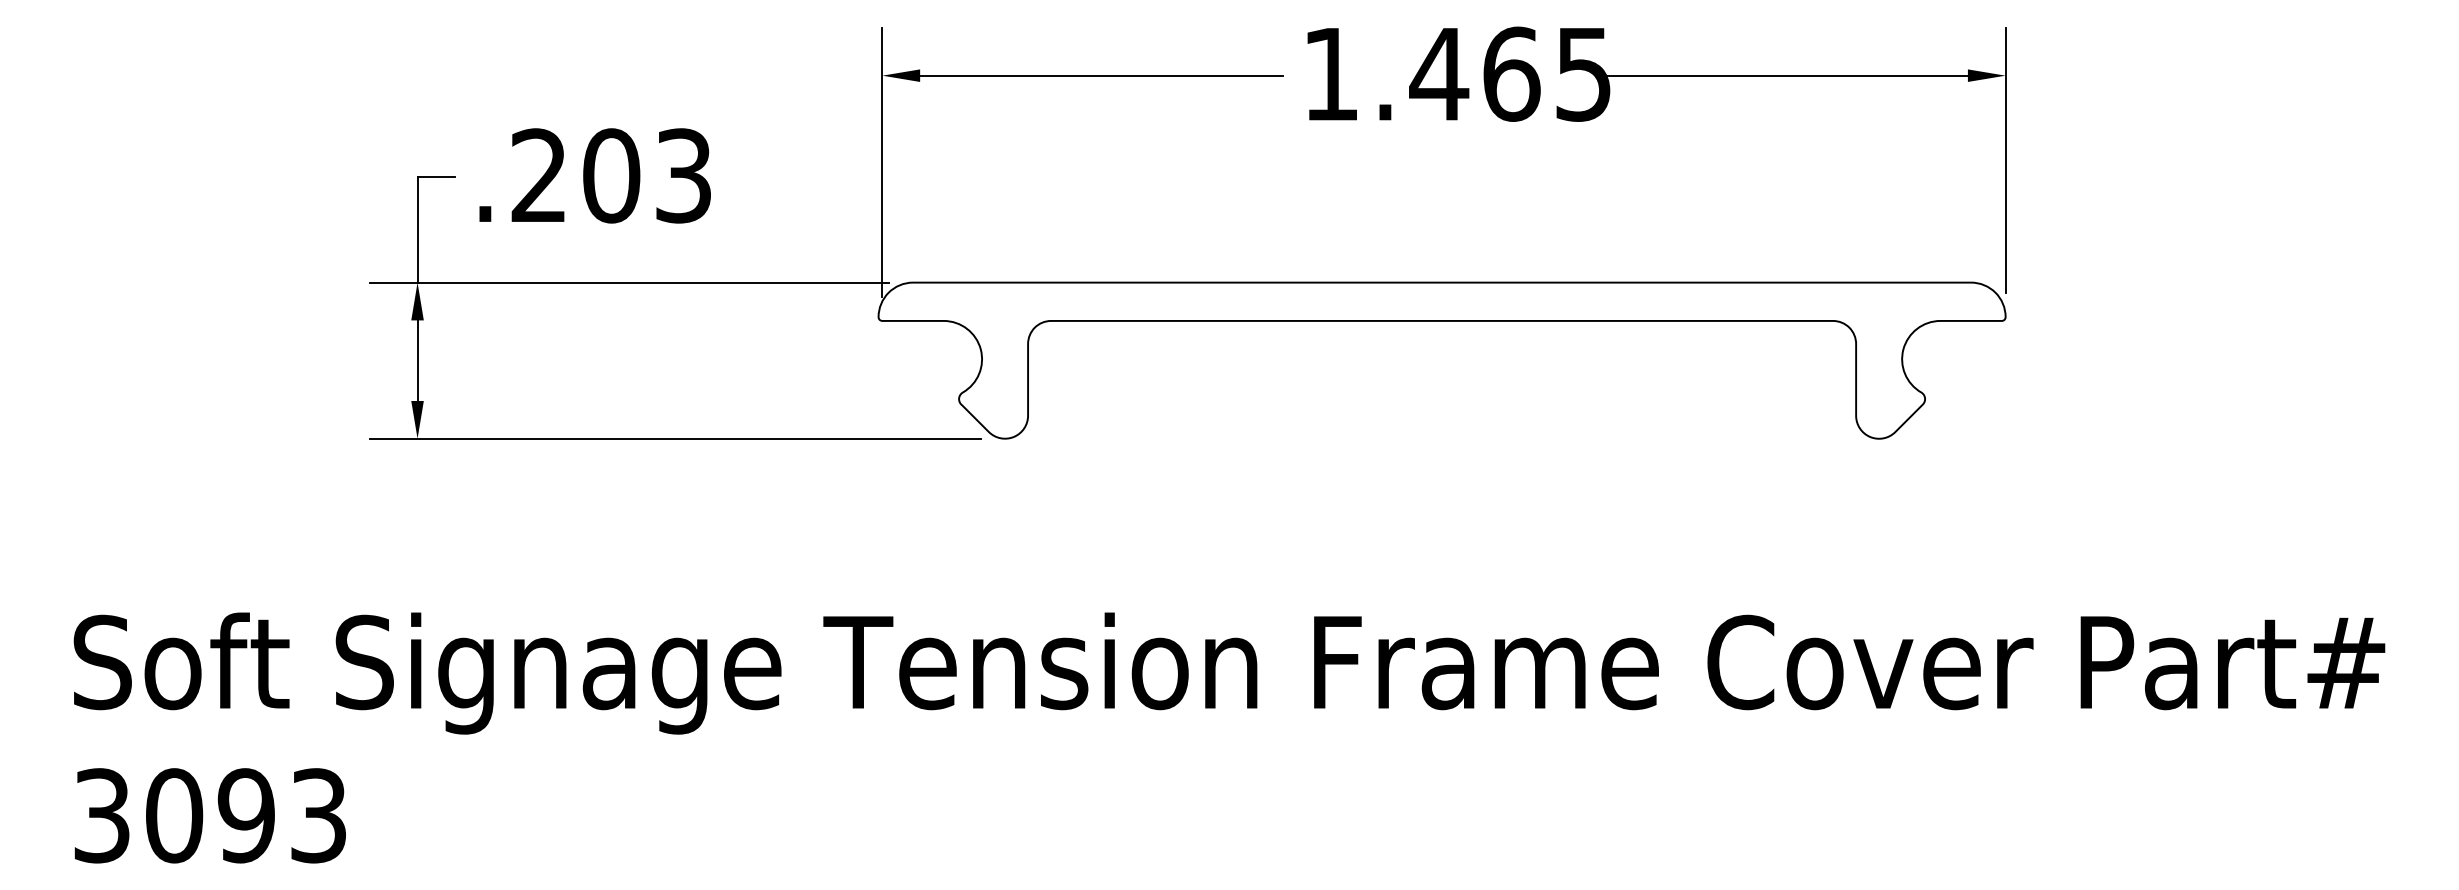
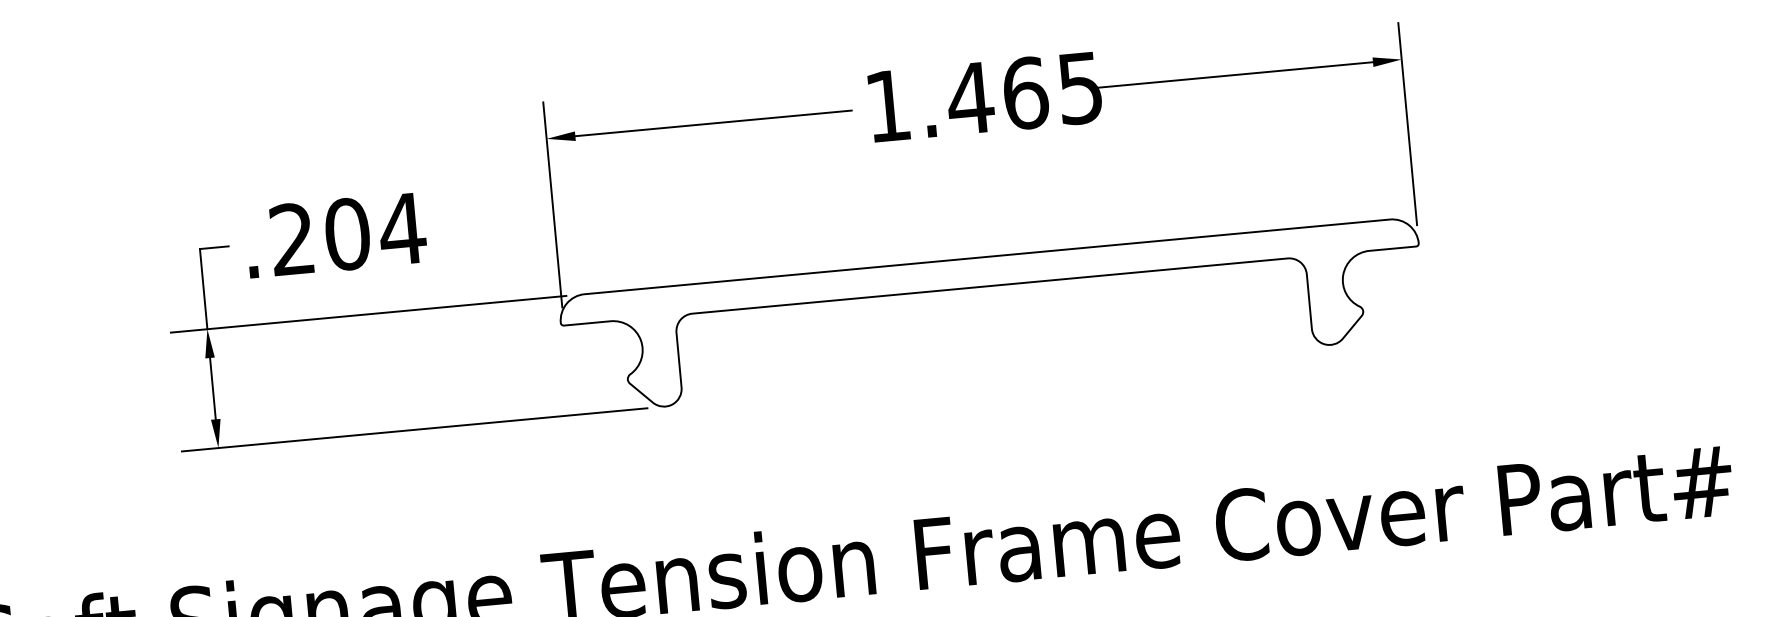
text: (683, 175) -> (402, 228), .203 -> .204

